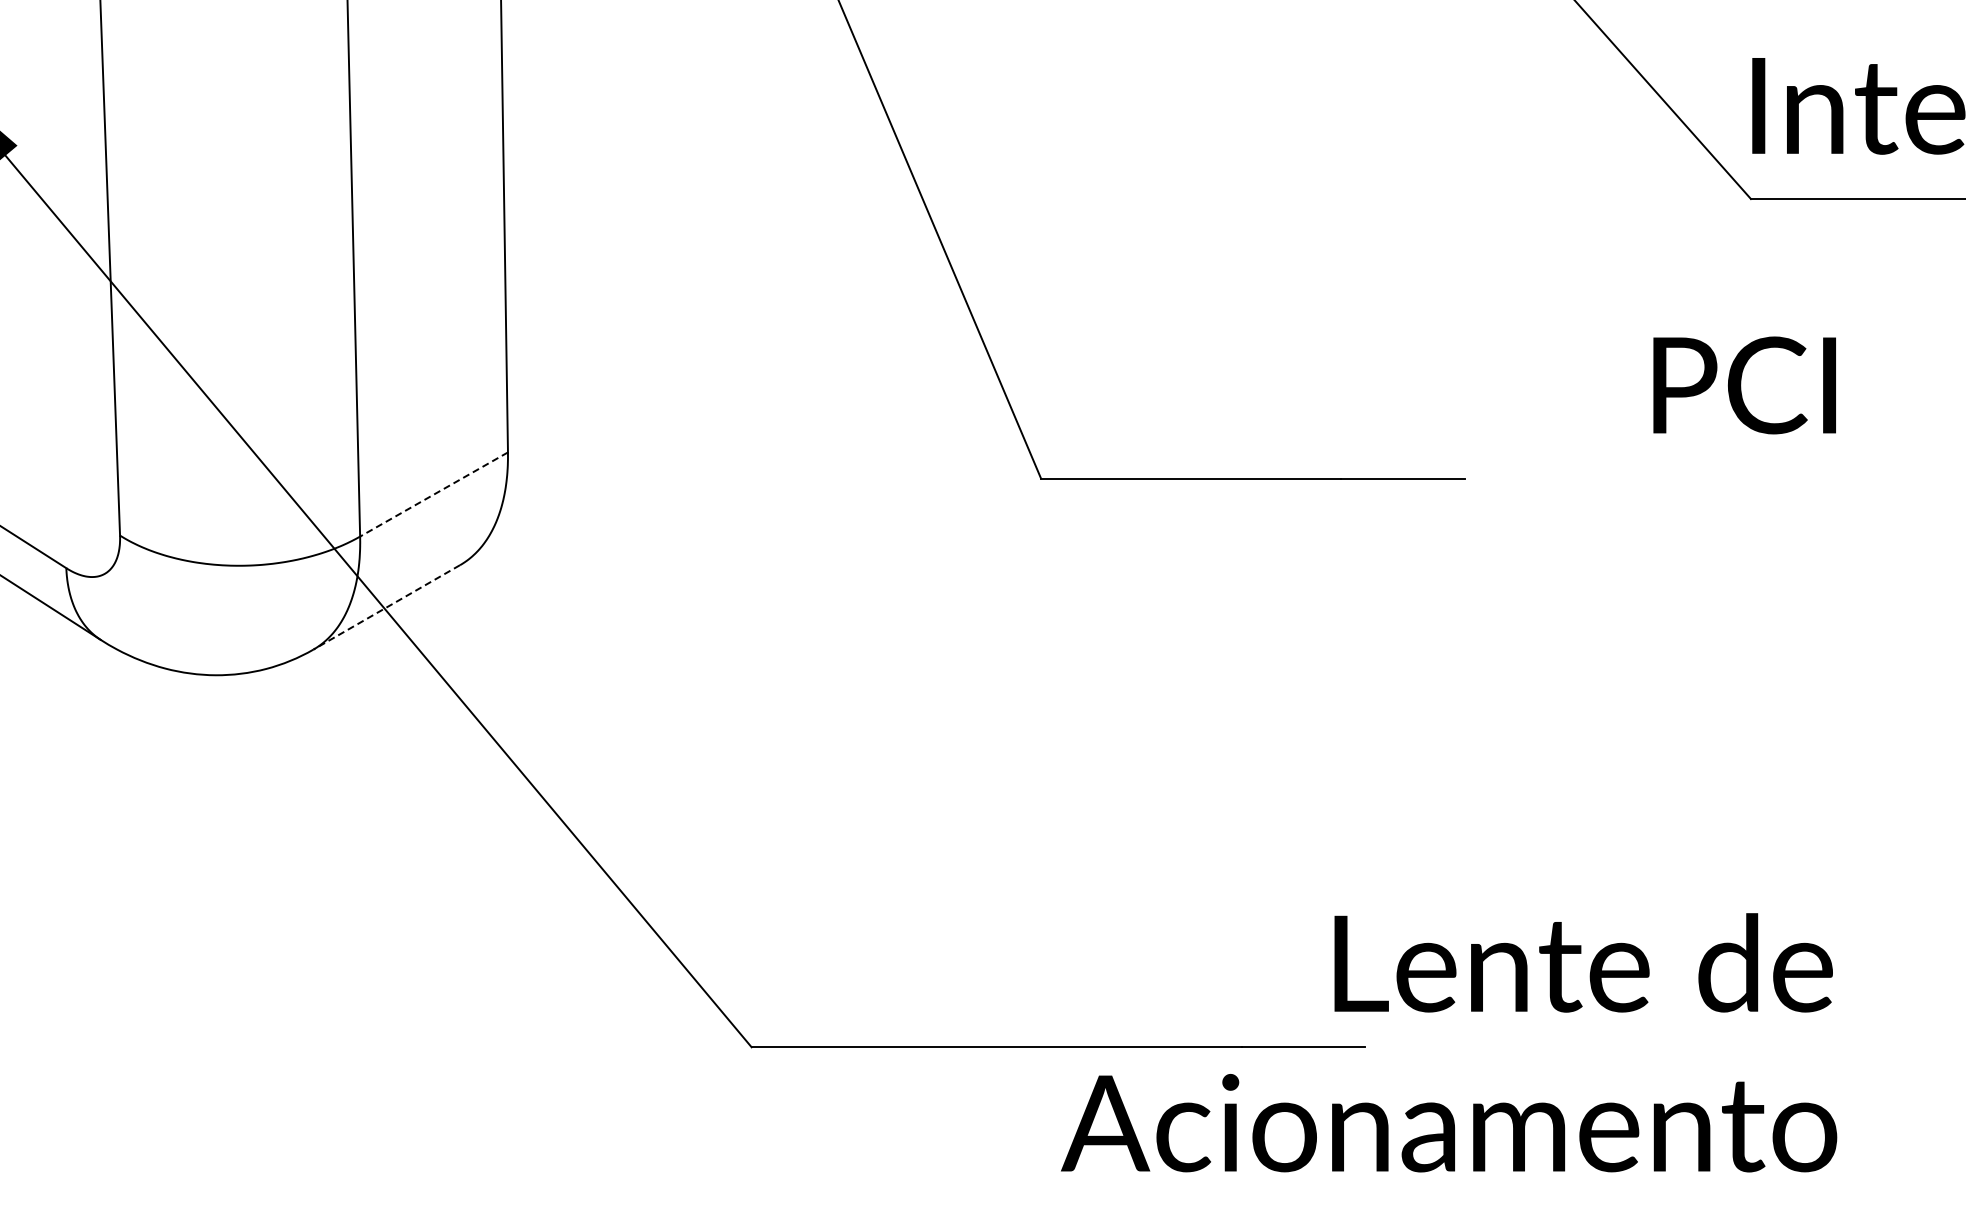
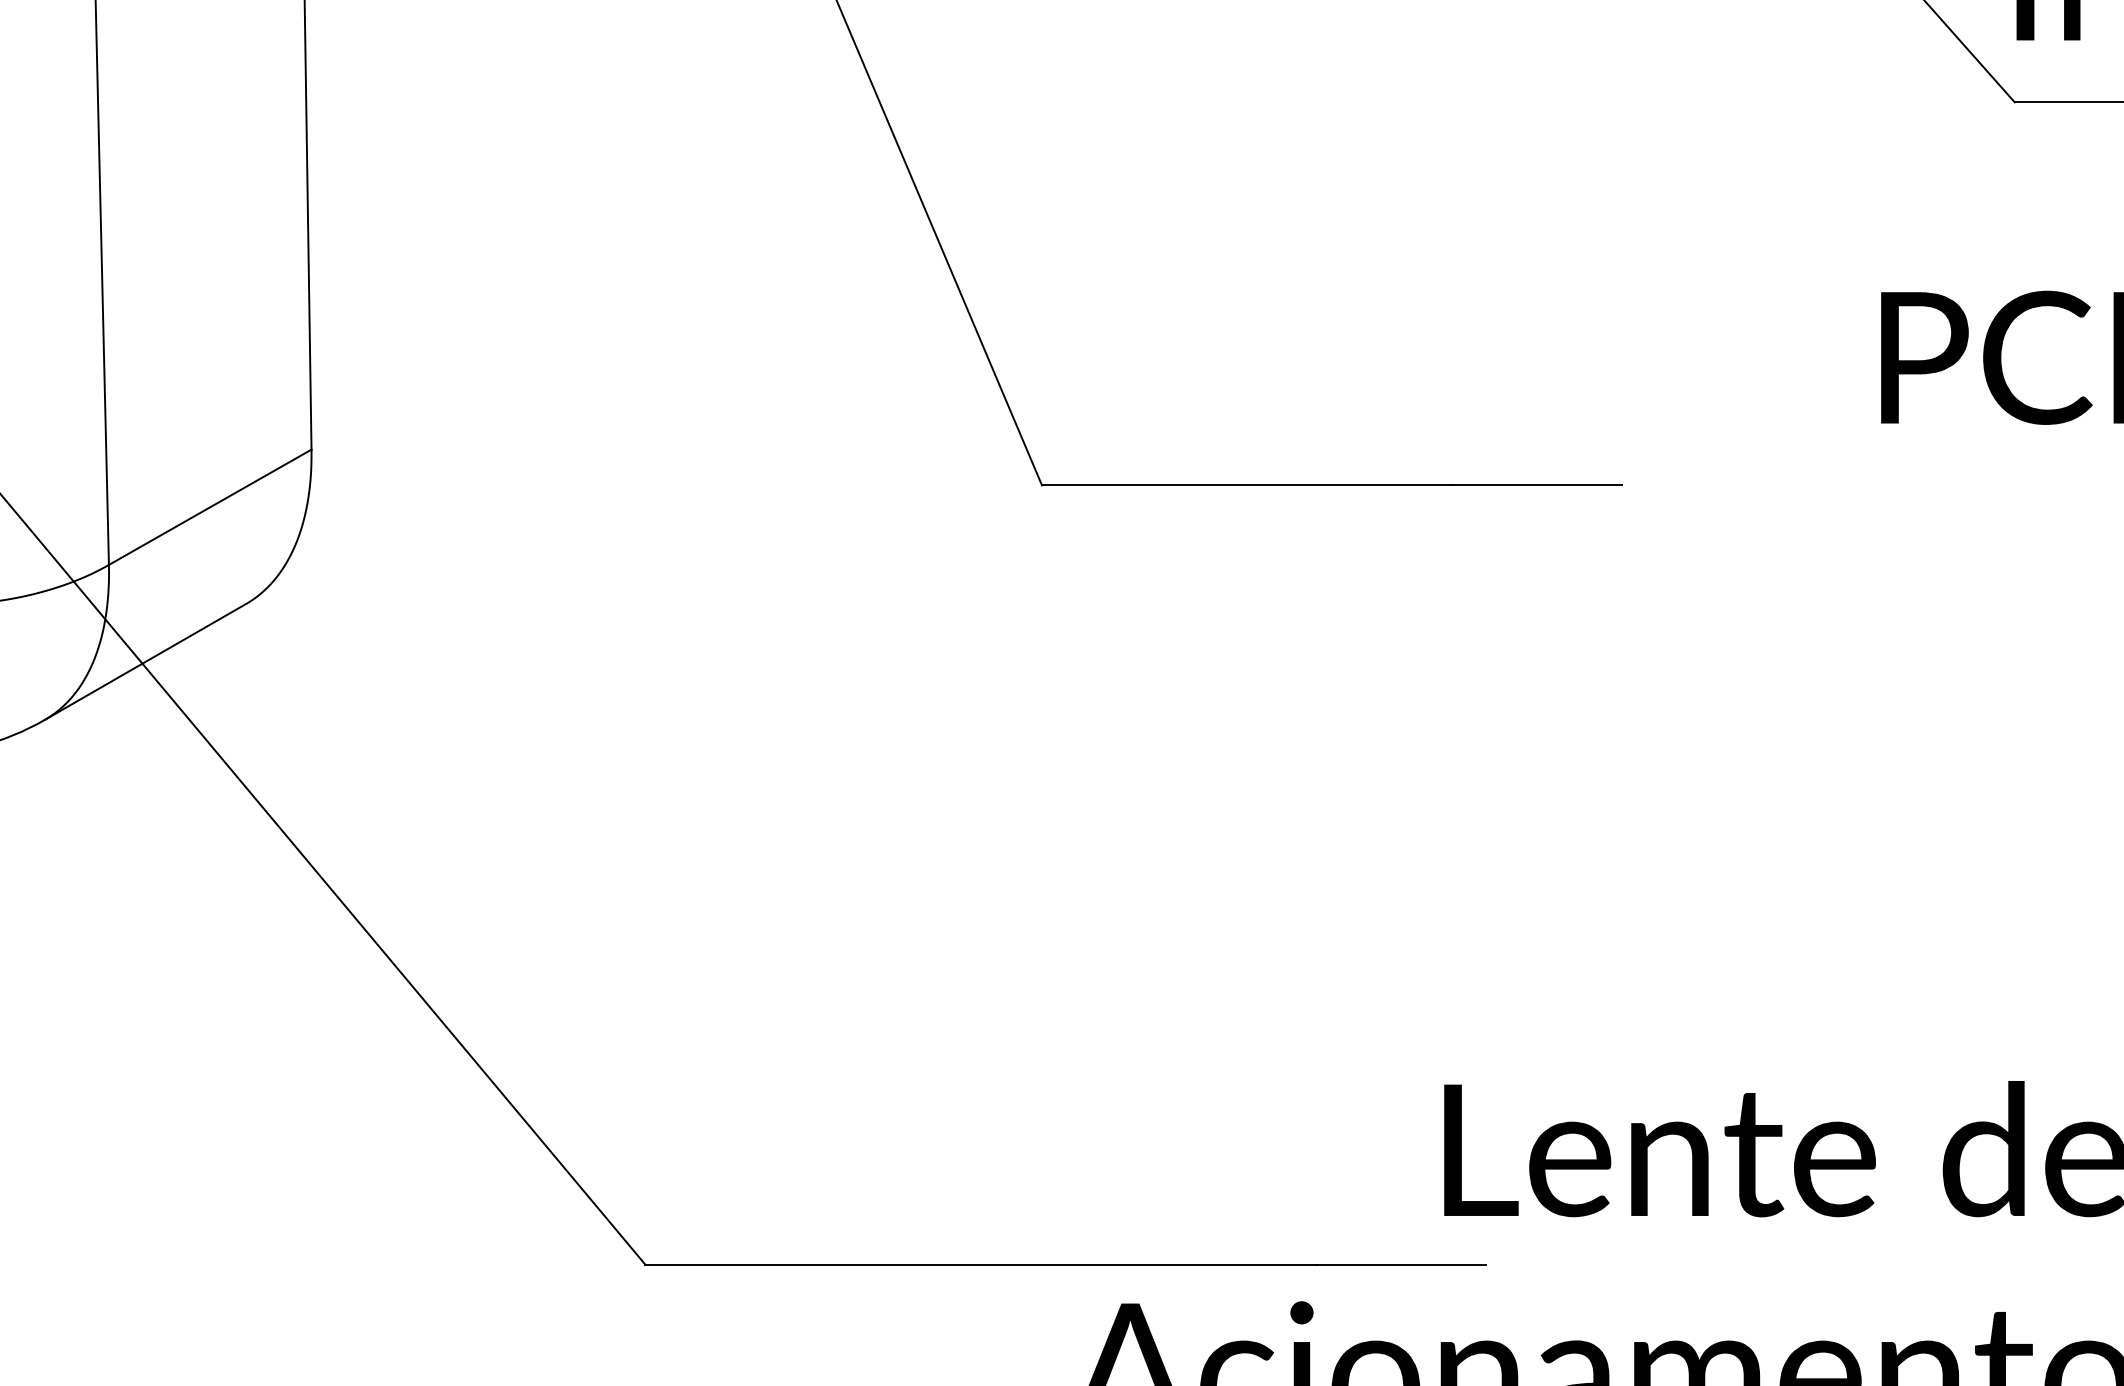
line: (433, 494) -> (209, 507), dashed -> solid
line: (386, 607) -> (145, 662), dashed -> solid

